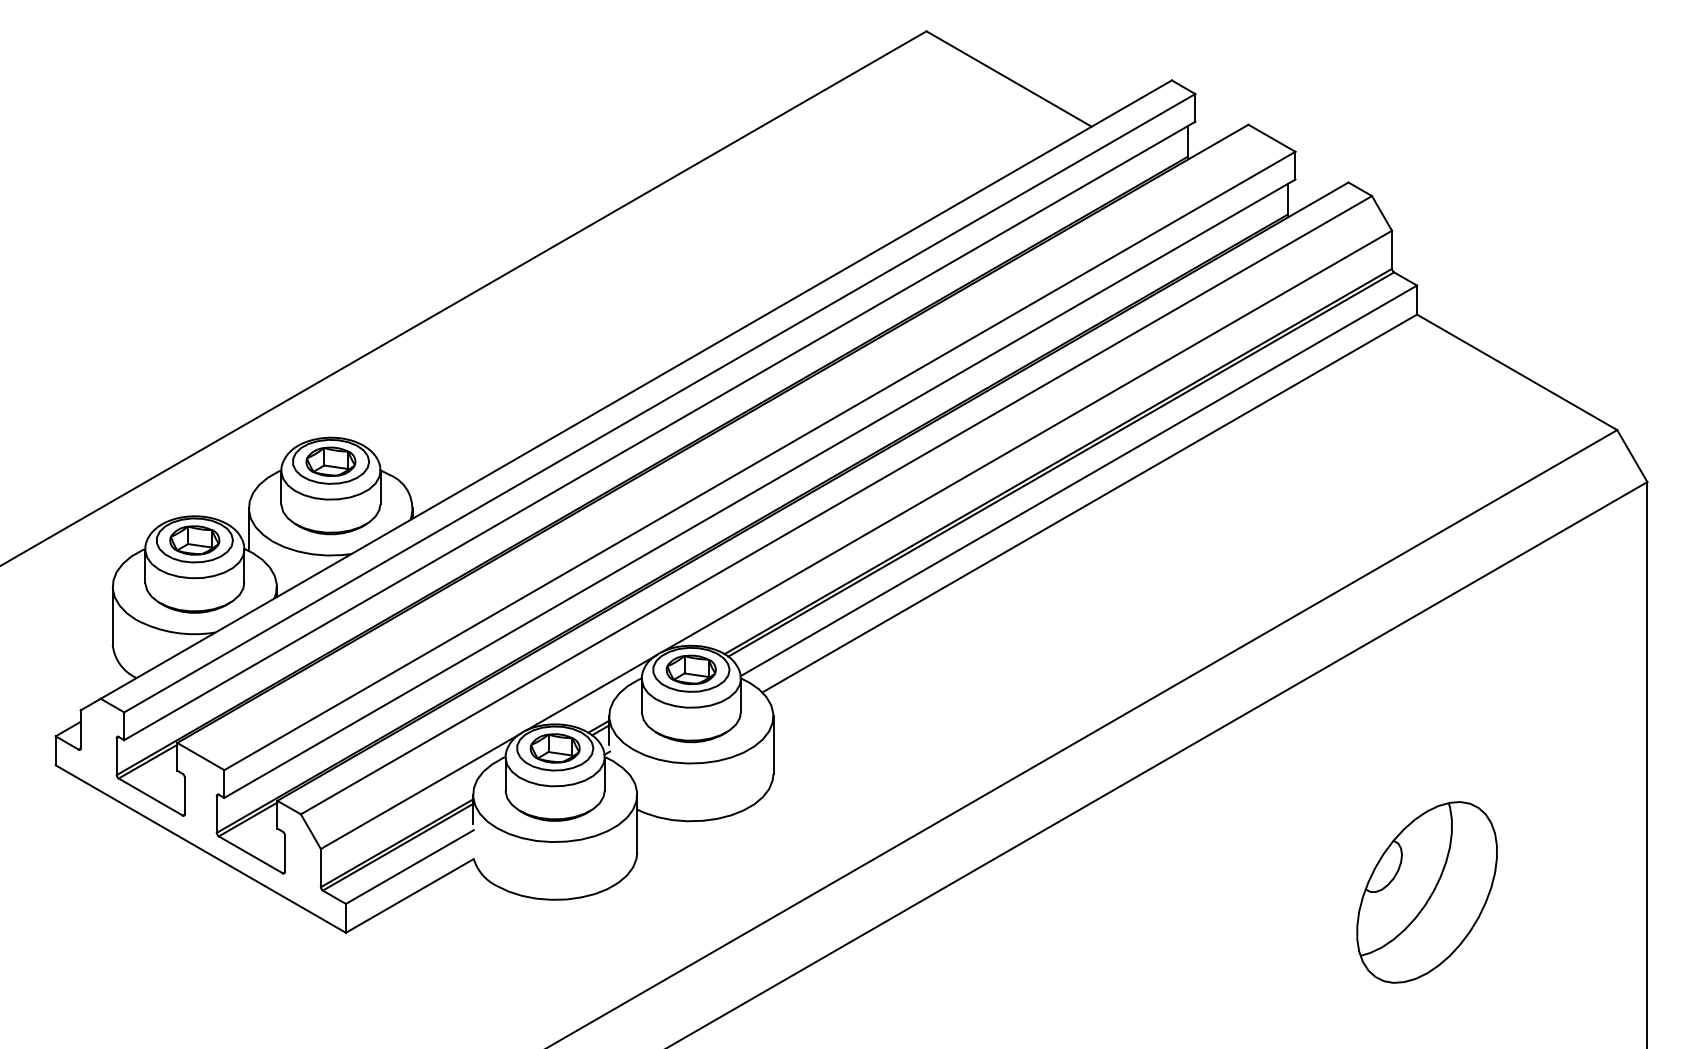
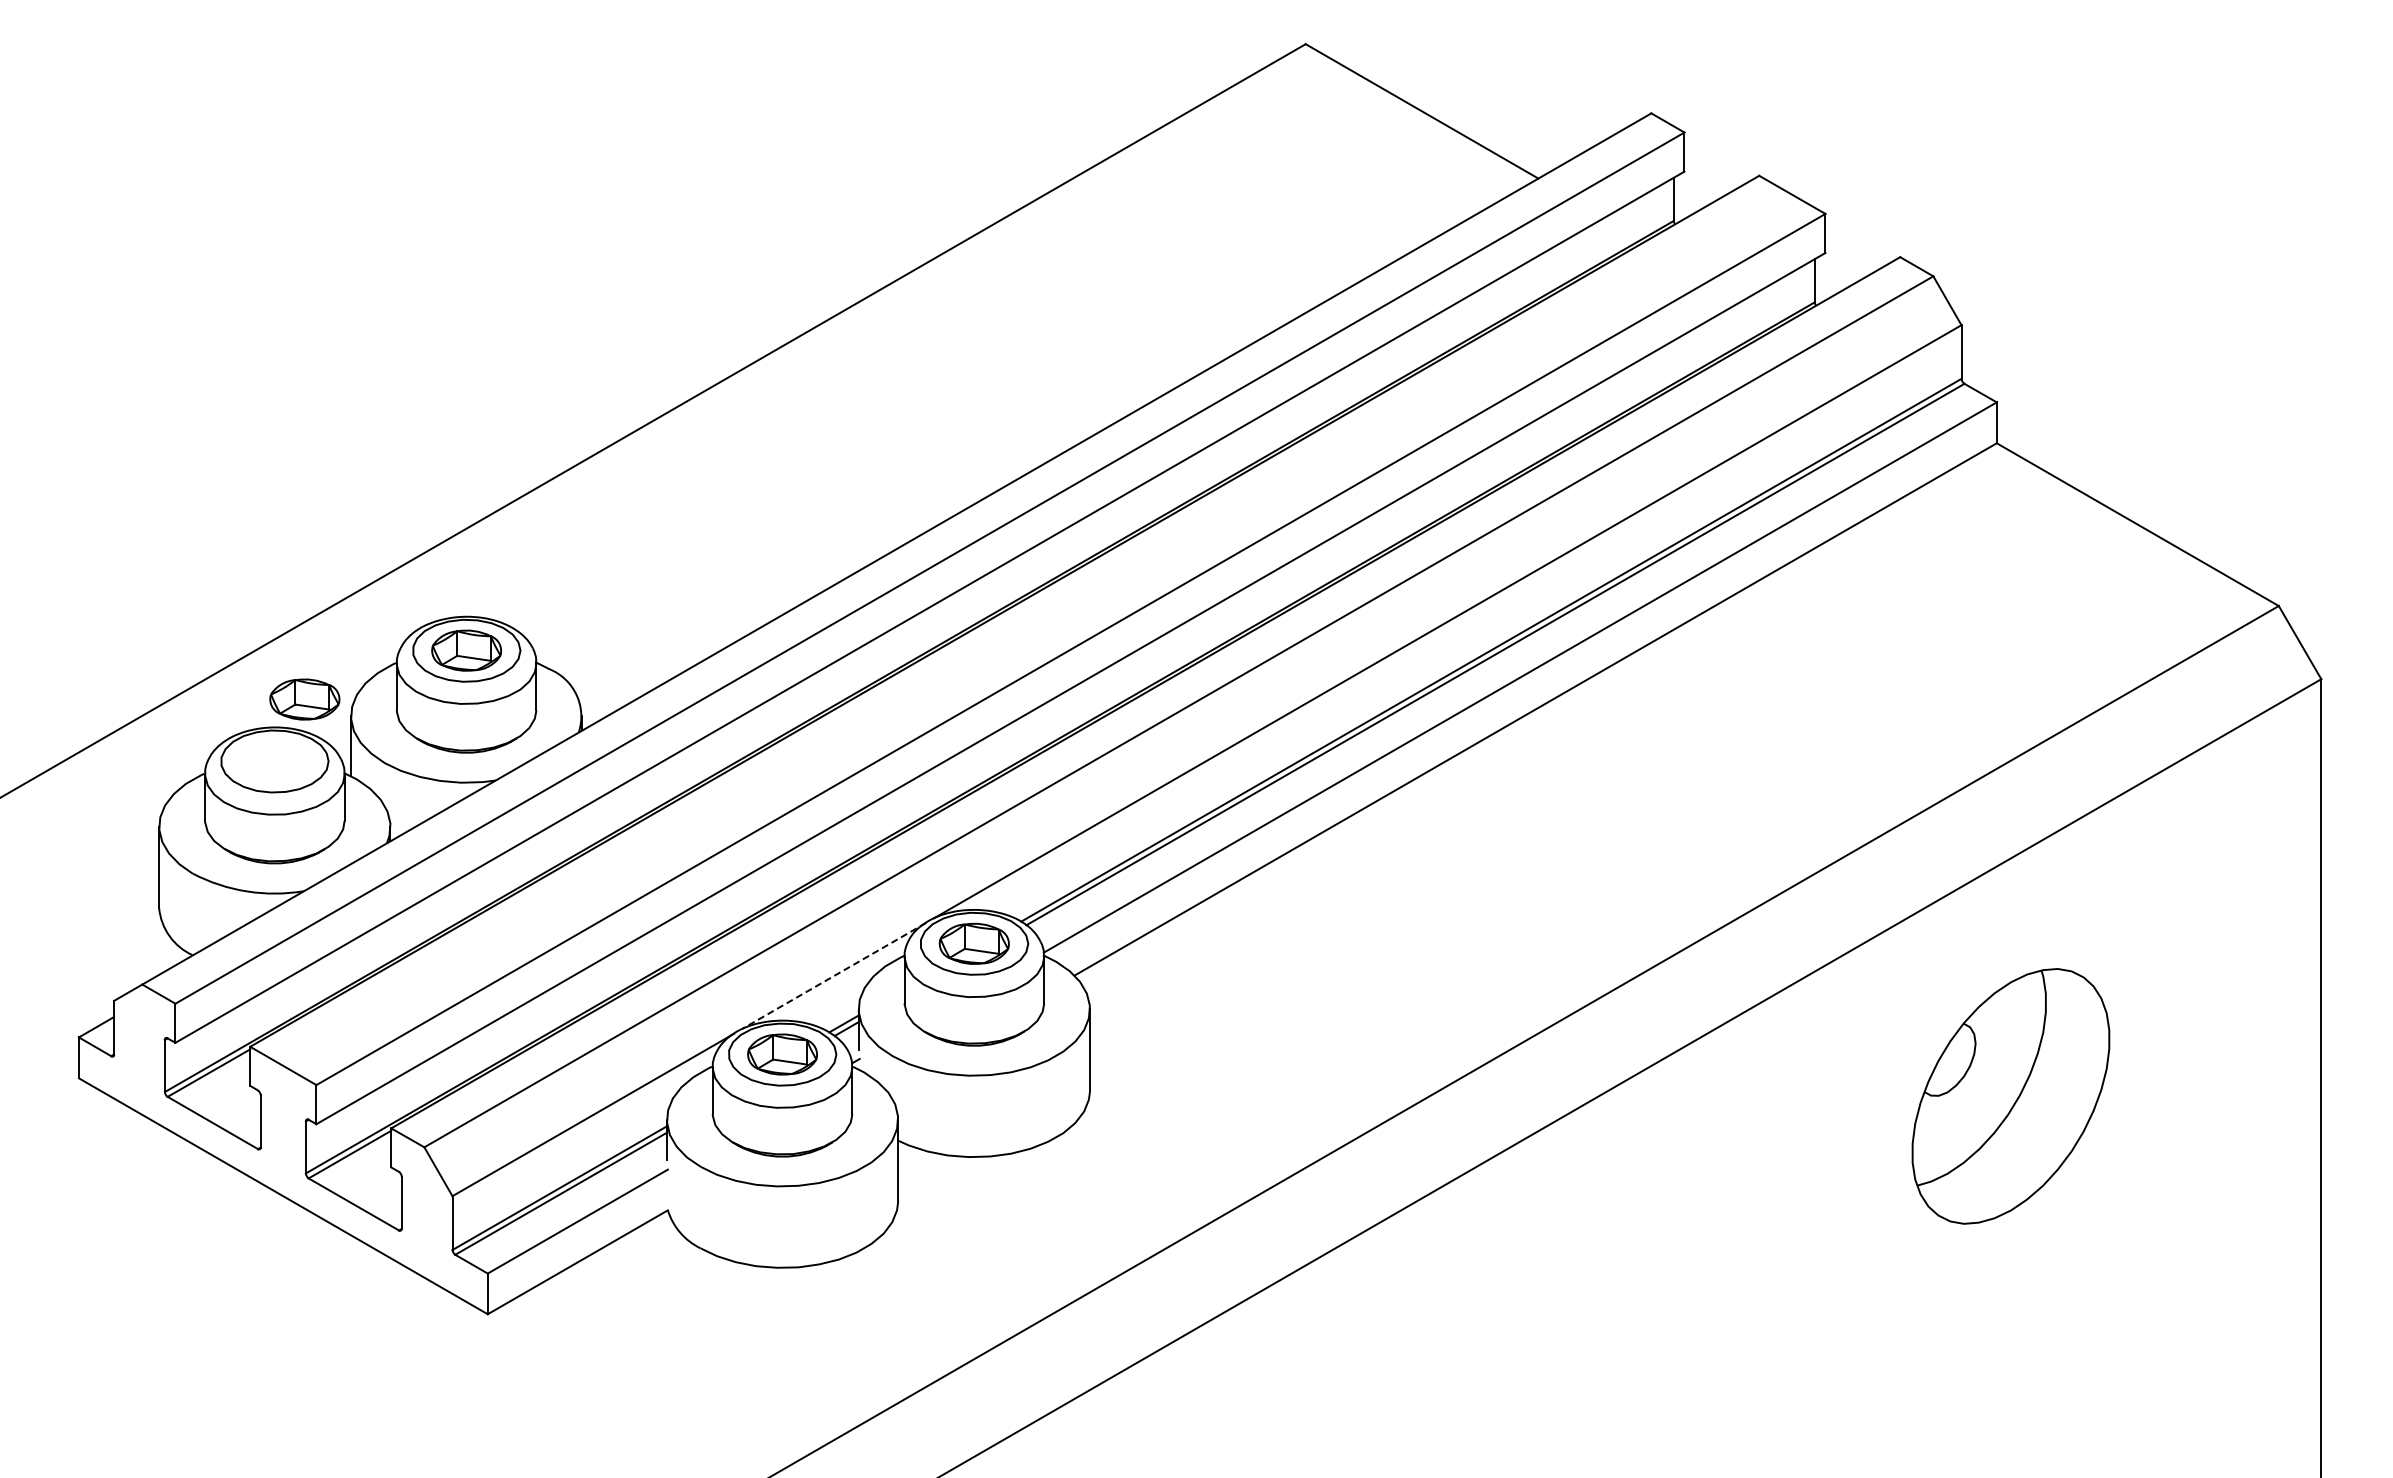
part: (194, 540) -> (304, 699), moved
line: (591, 693) -> (833, 976), solid -> dashed
part: (1426, 892) -> (2010, 1096), moved

